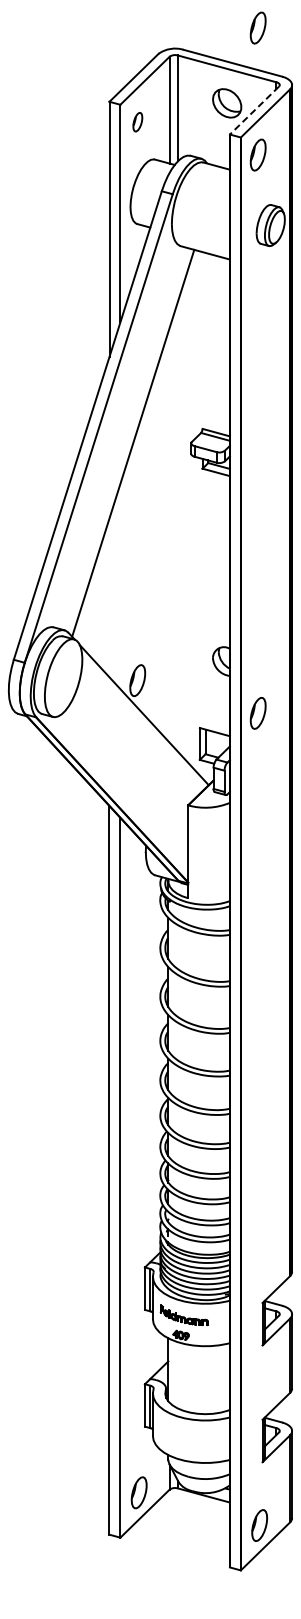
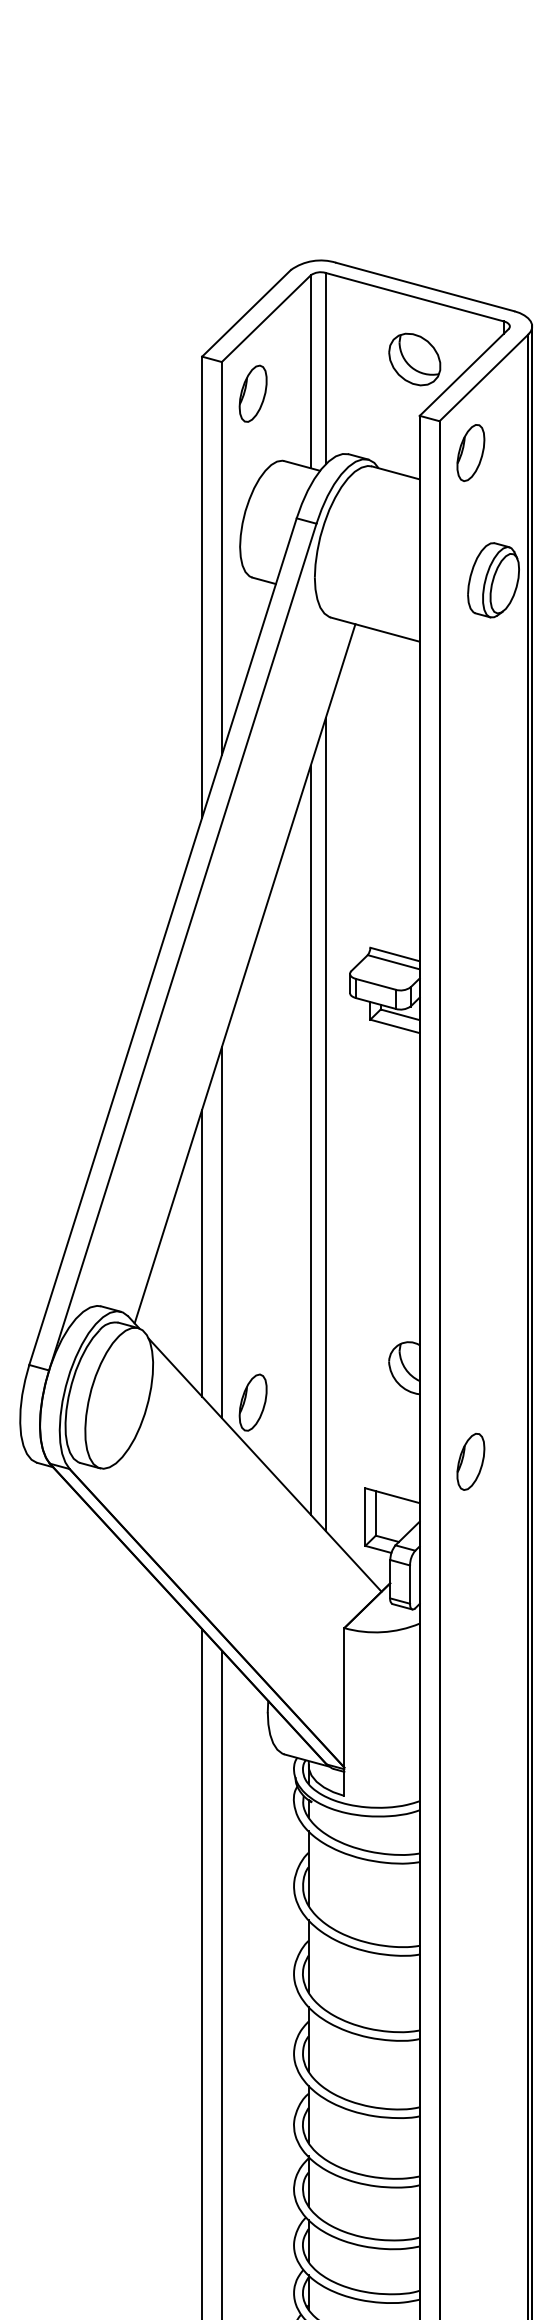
part: (257, 27) -> (469, 222), removed
line: (254, 110) -> (464, 372), dashed -> solid
part: (137, 121) -> (252, 392), size x1.67
line: (177, 526) -> (325, 1124), added
line: (169, 535) -> (310, 1140), added
line: (120, 586) -> (222, 1232), added
line: (109, 597) -> (202, 1252), added

